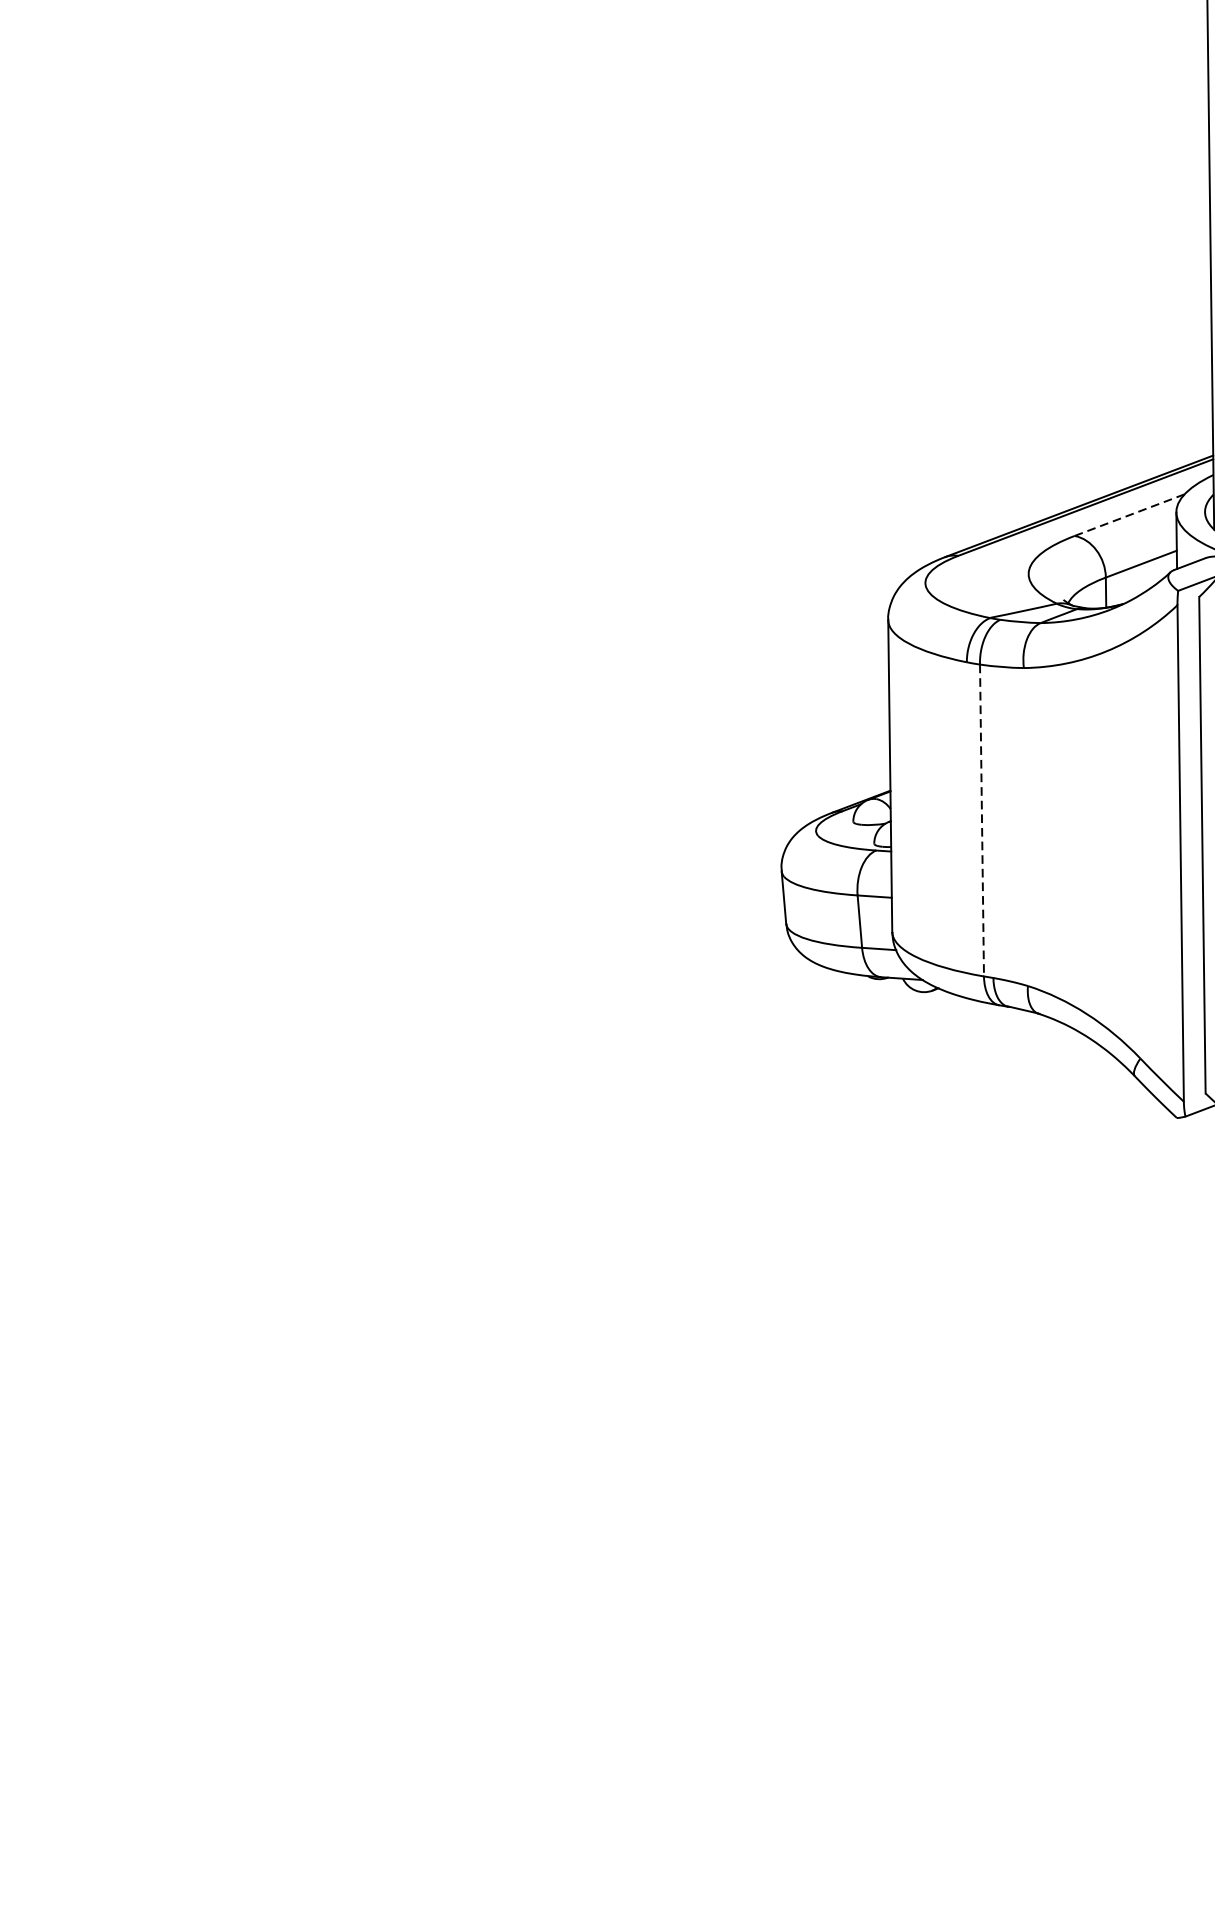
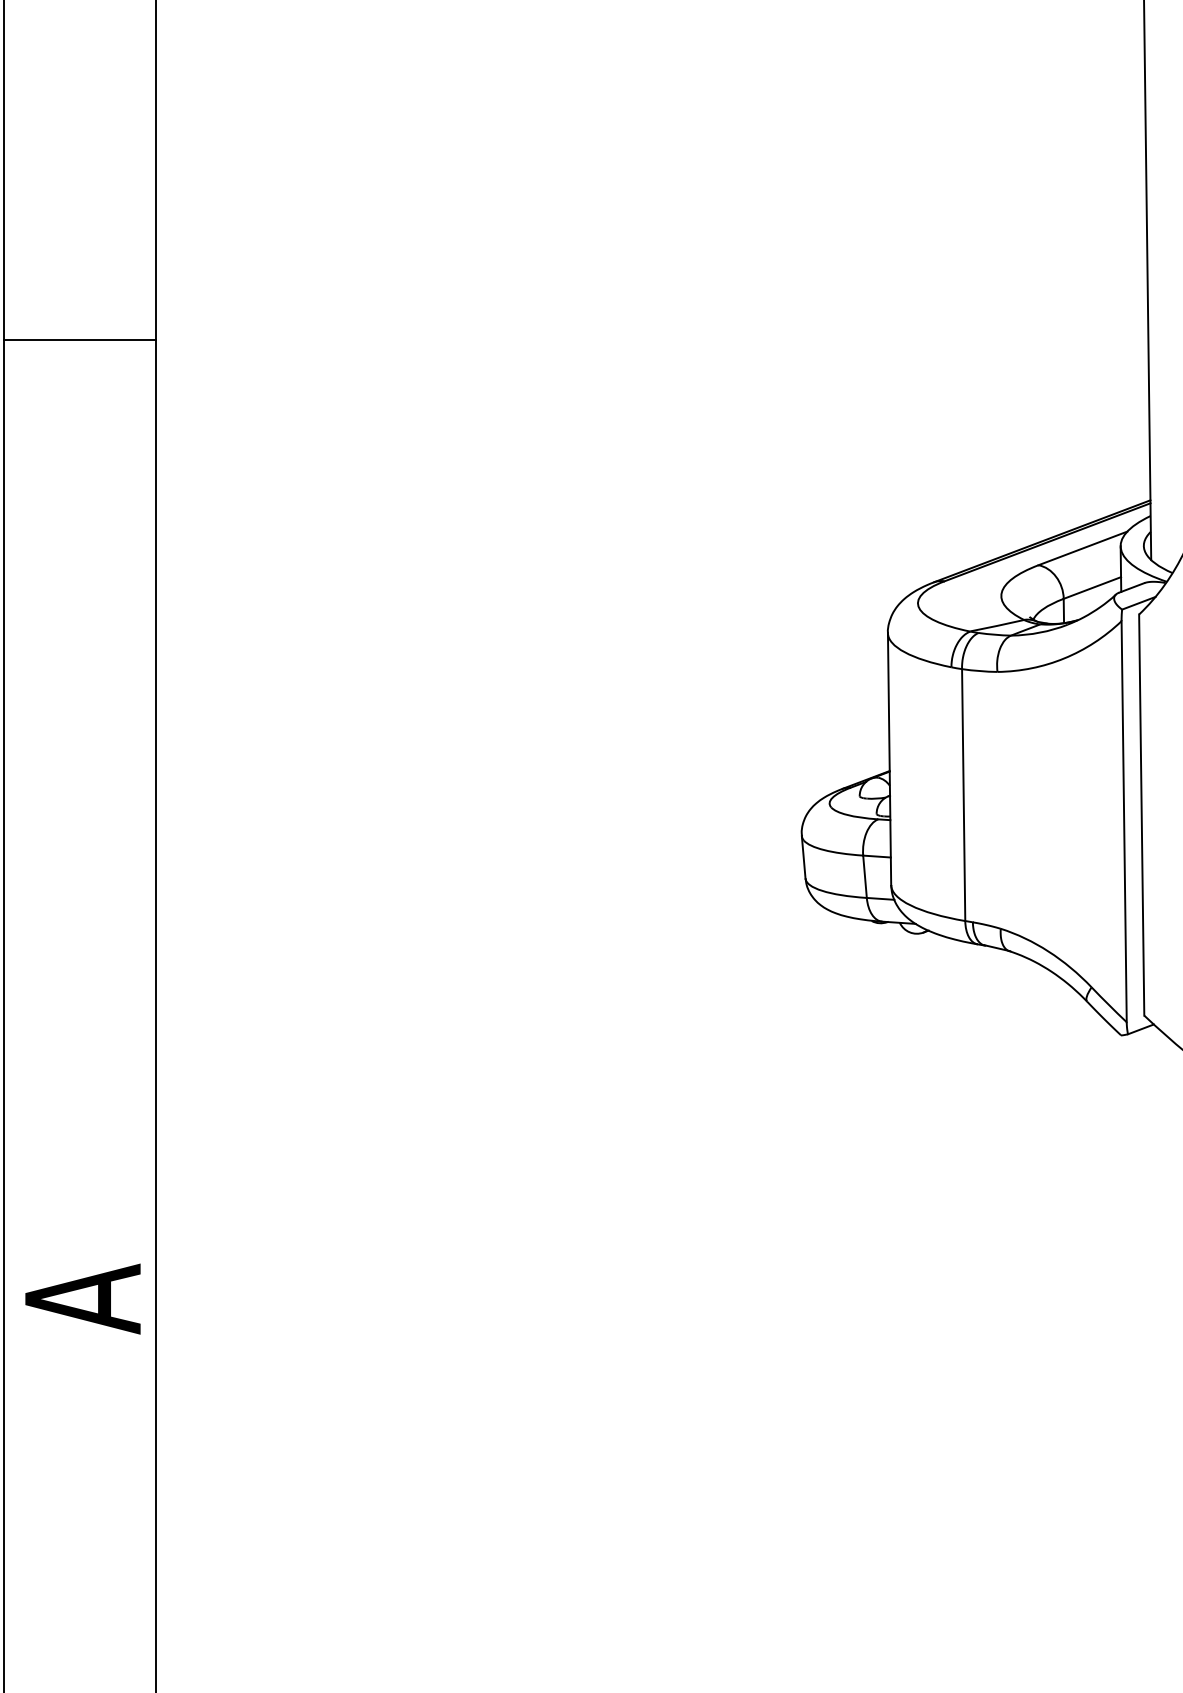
line: (1129, 515) -> (1082, 548), dashed -> solid
line: (981, 821) -> (963, 795), dashed -> solid

